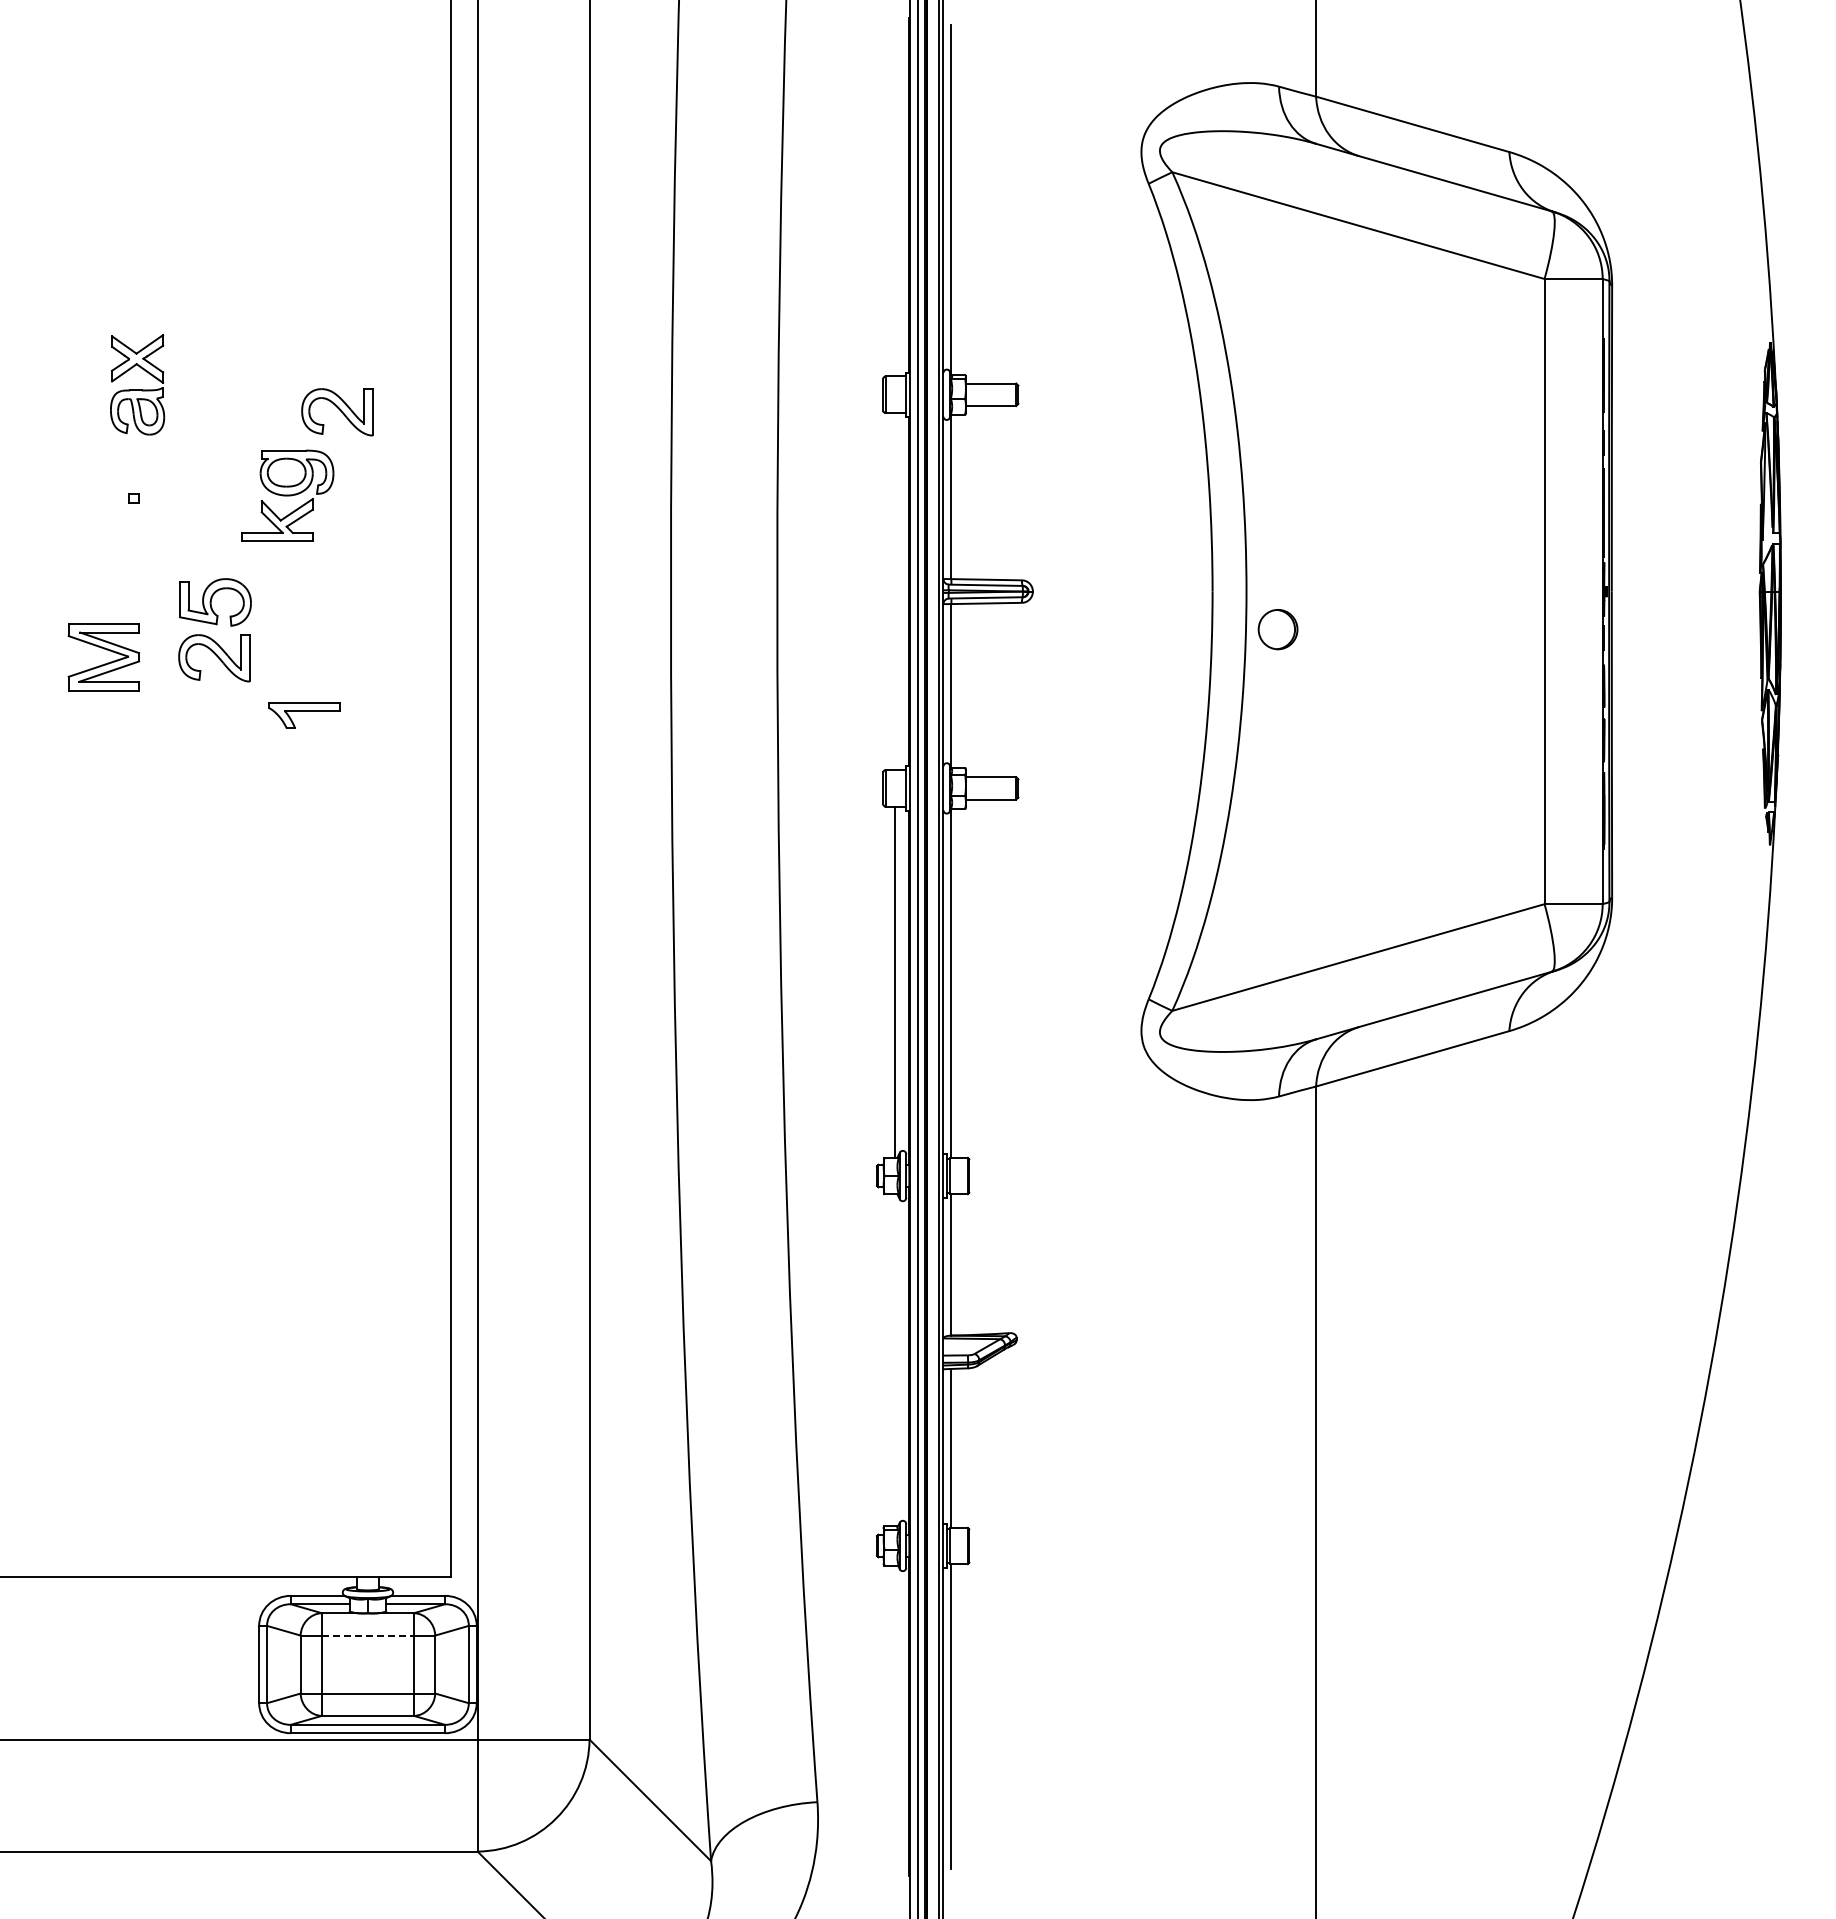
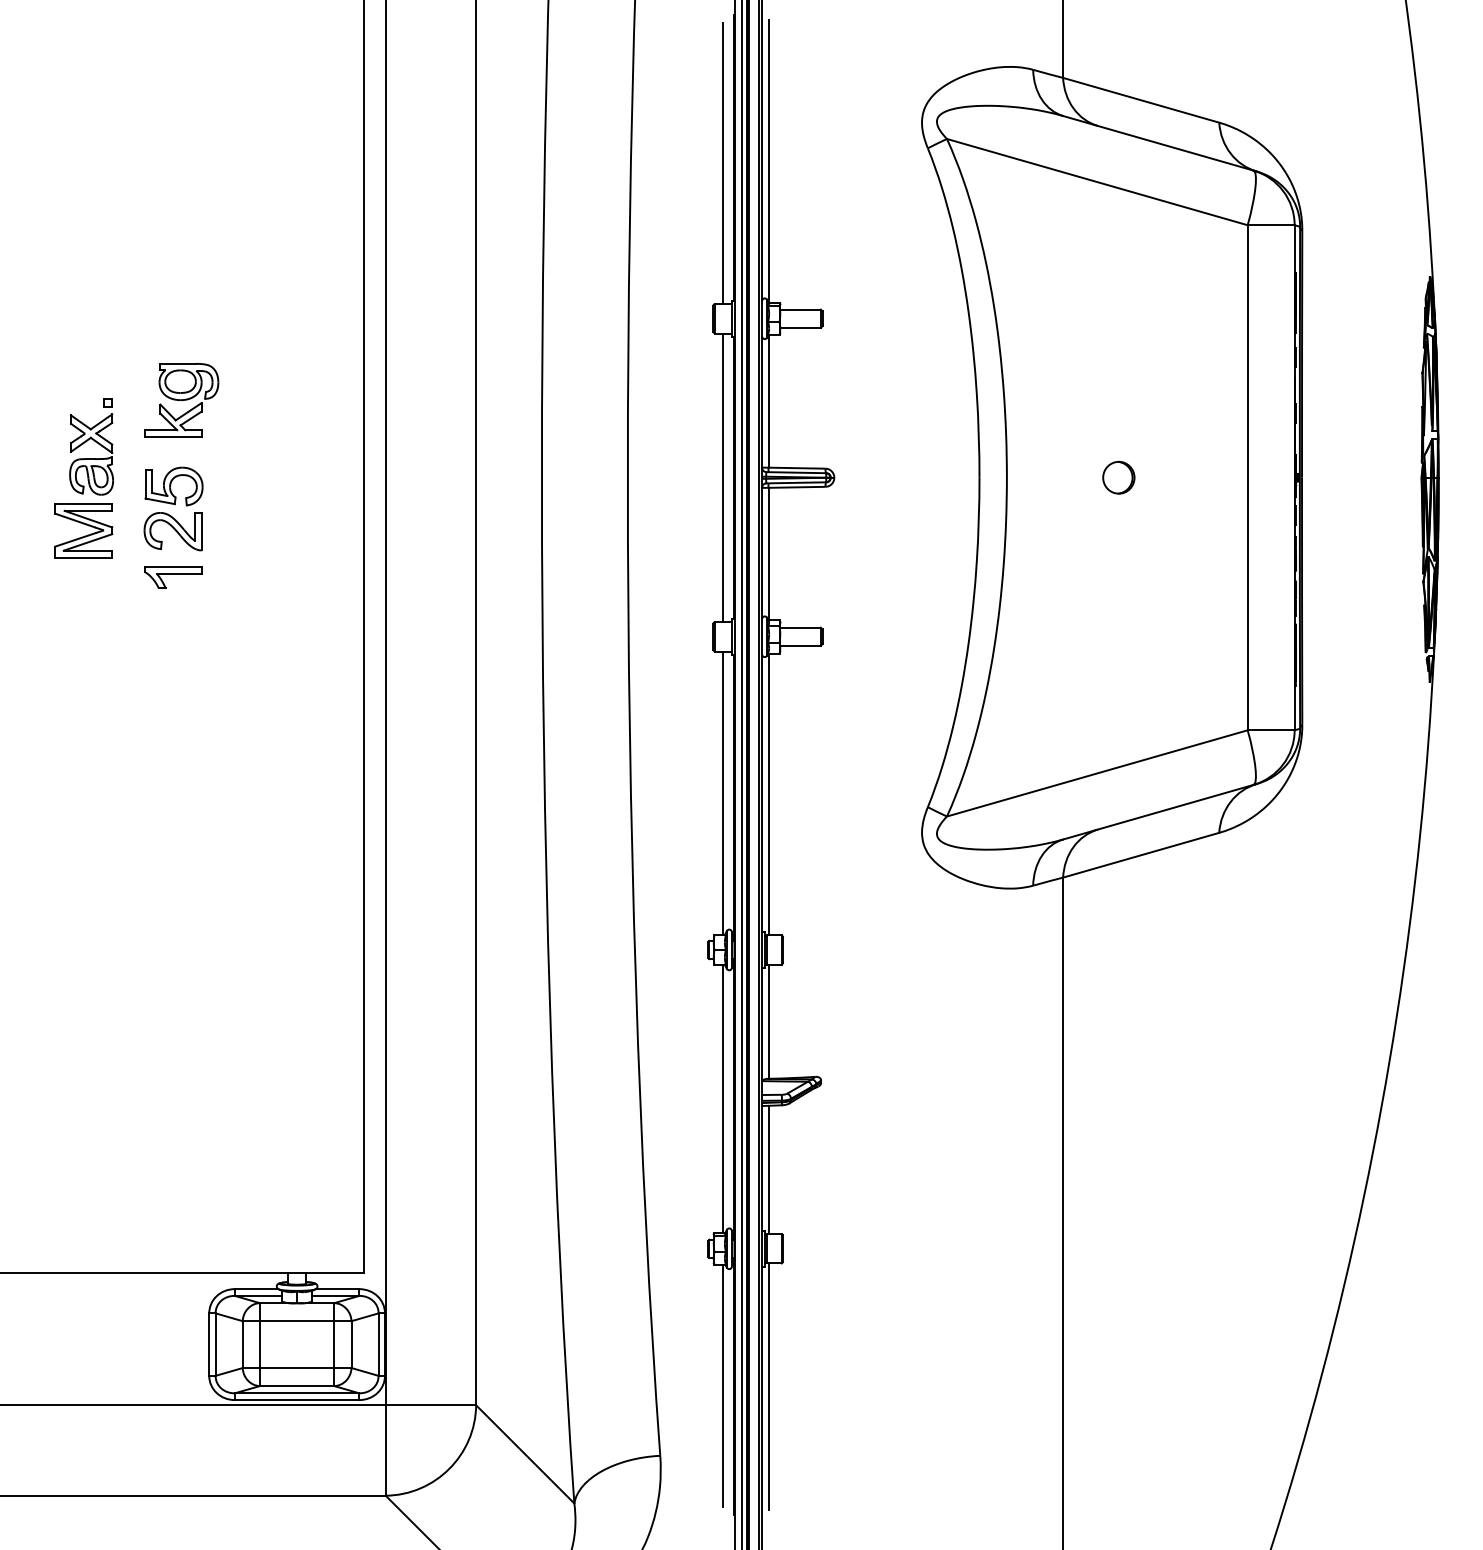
line: (894, 202) -> (722, 163), added
part: (137, 384) -> (91, 454), moved
part: (337, 412) -> (272, 333), removed
part: (287, 495) -> (181, 400), moved
line: (894, 591) -> (722, 477), added
part: (1277, 629) -> (1118, 477), moved
part: (304, 715) -> (173, 577), moved
line: (894, 1360) -> (722, 1098), added
line: (368, 1635) -> (297, 1321), dashed -> solid
line: (894, 1715) -> (722, 1385), added

